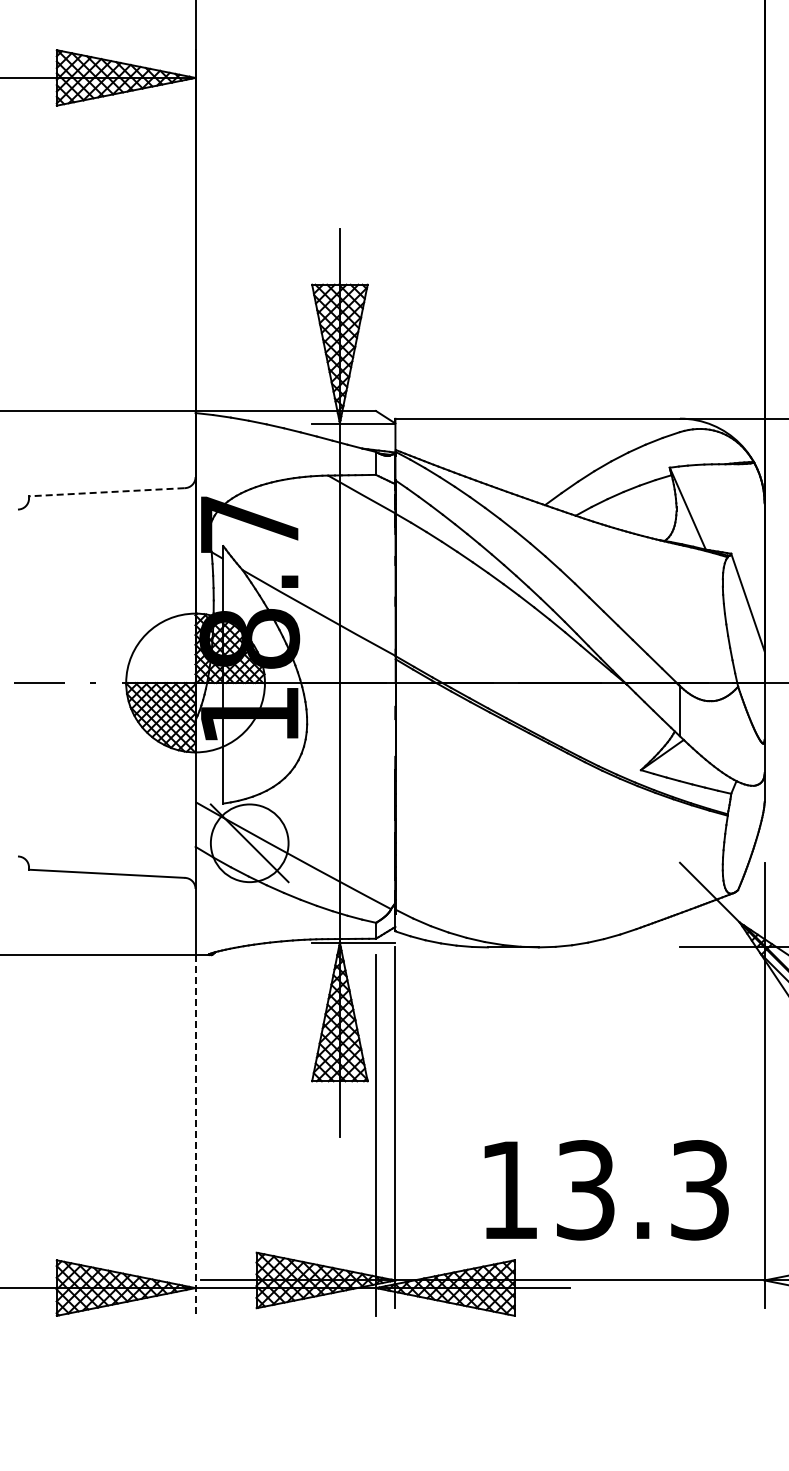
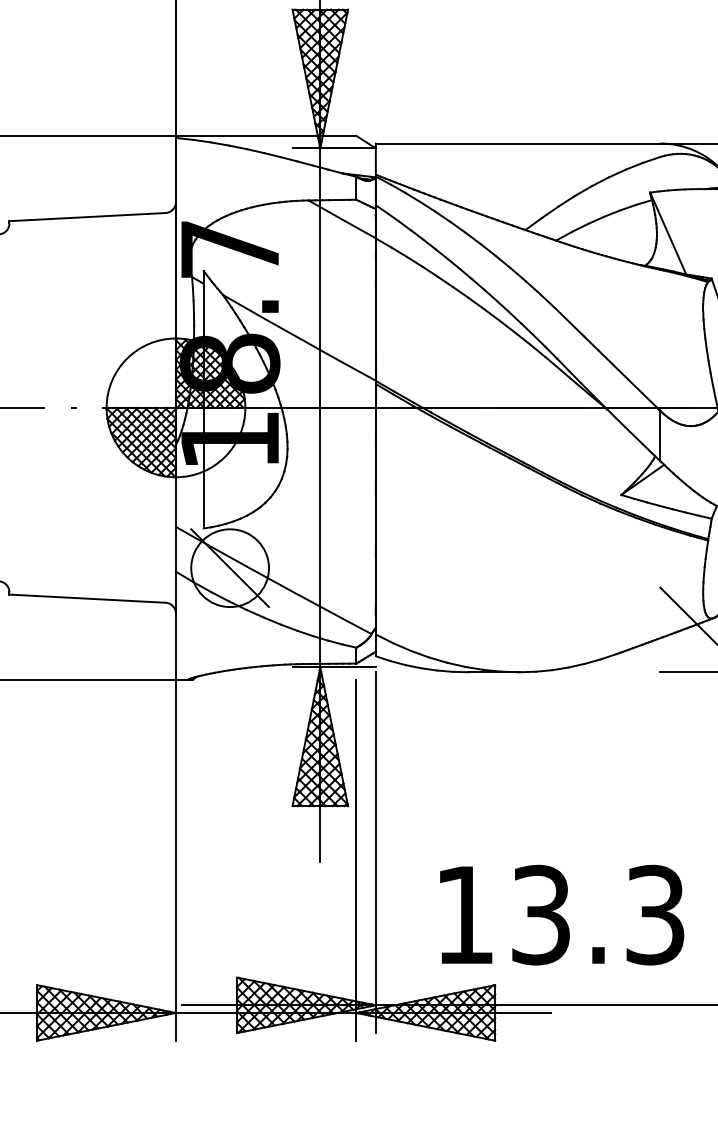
line: (106, 492) -> (86, 217), dashed -> solid
line: (195, 1135) -> (175, 860), dashed -> solid
text: (606, 1190) -> (561, 915), moved

